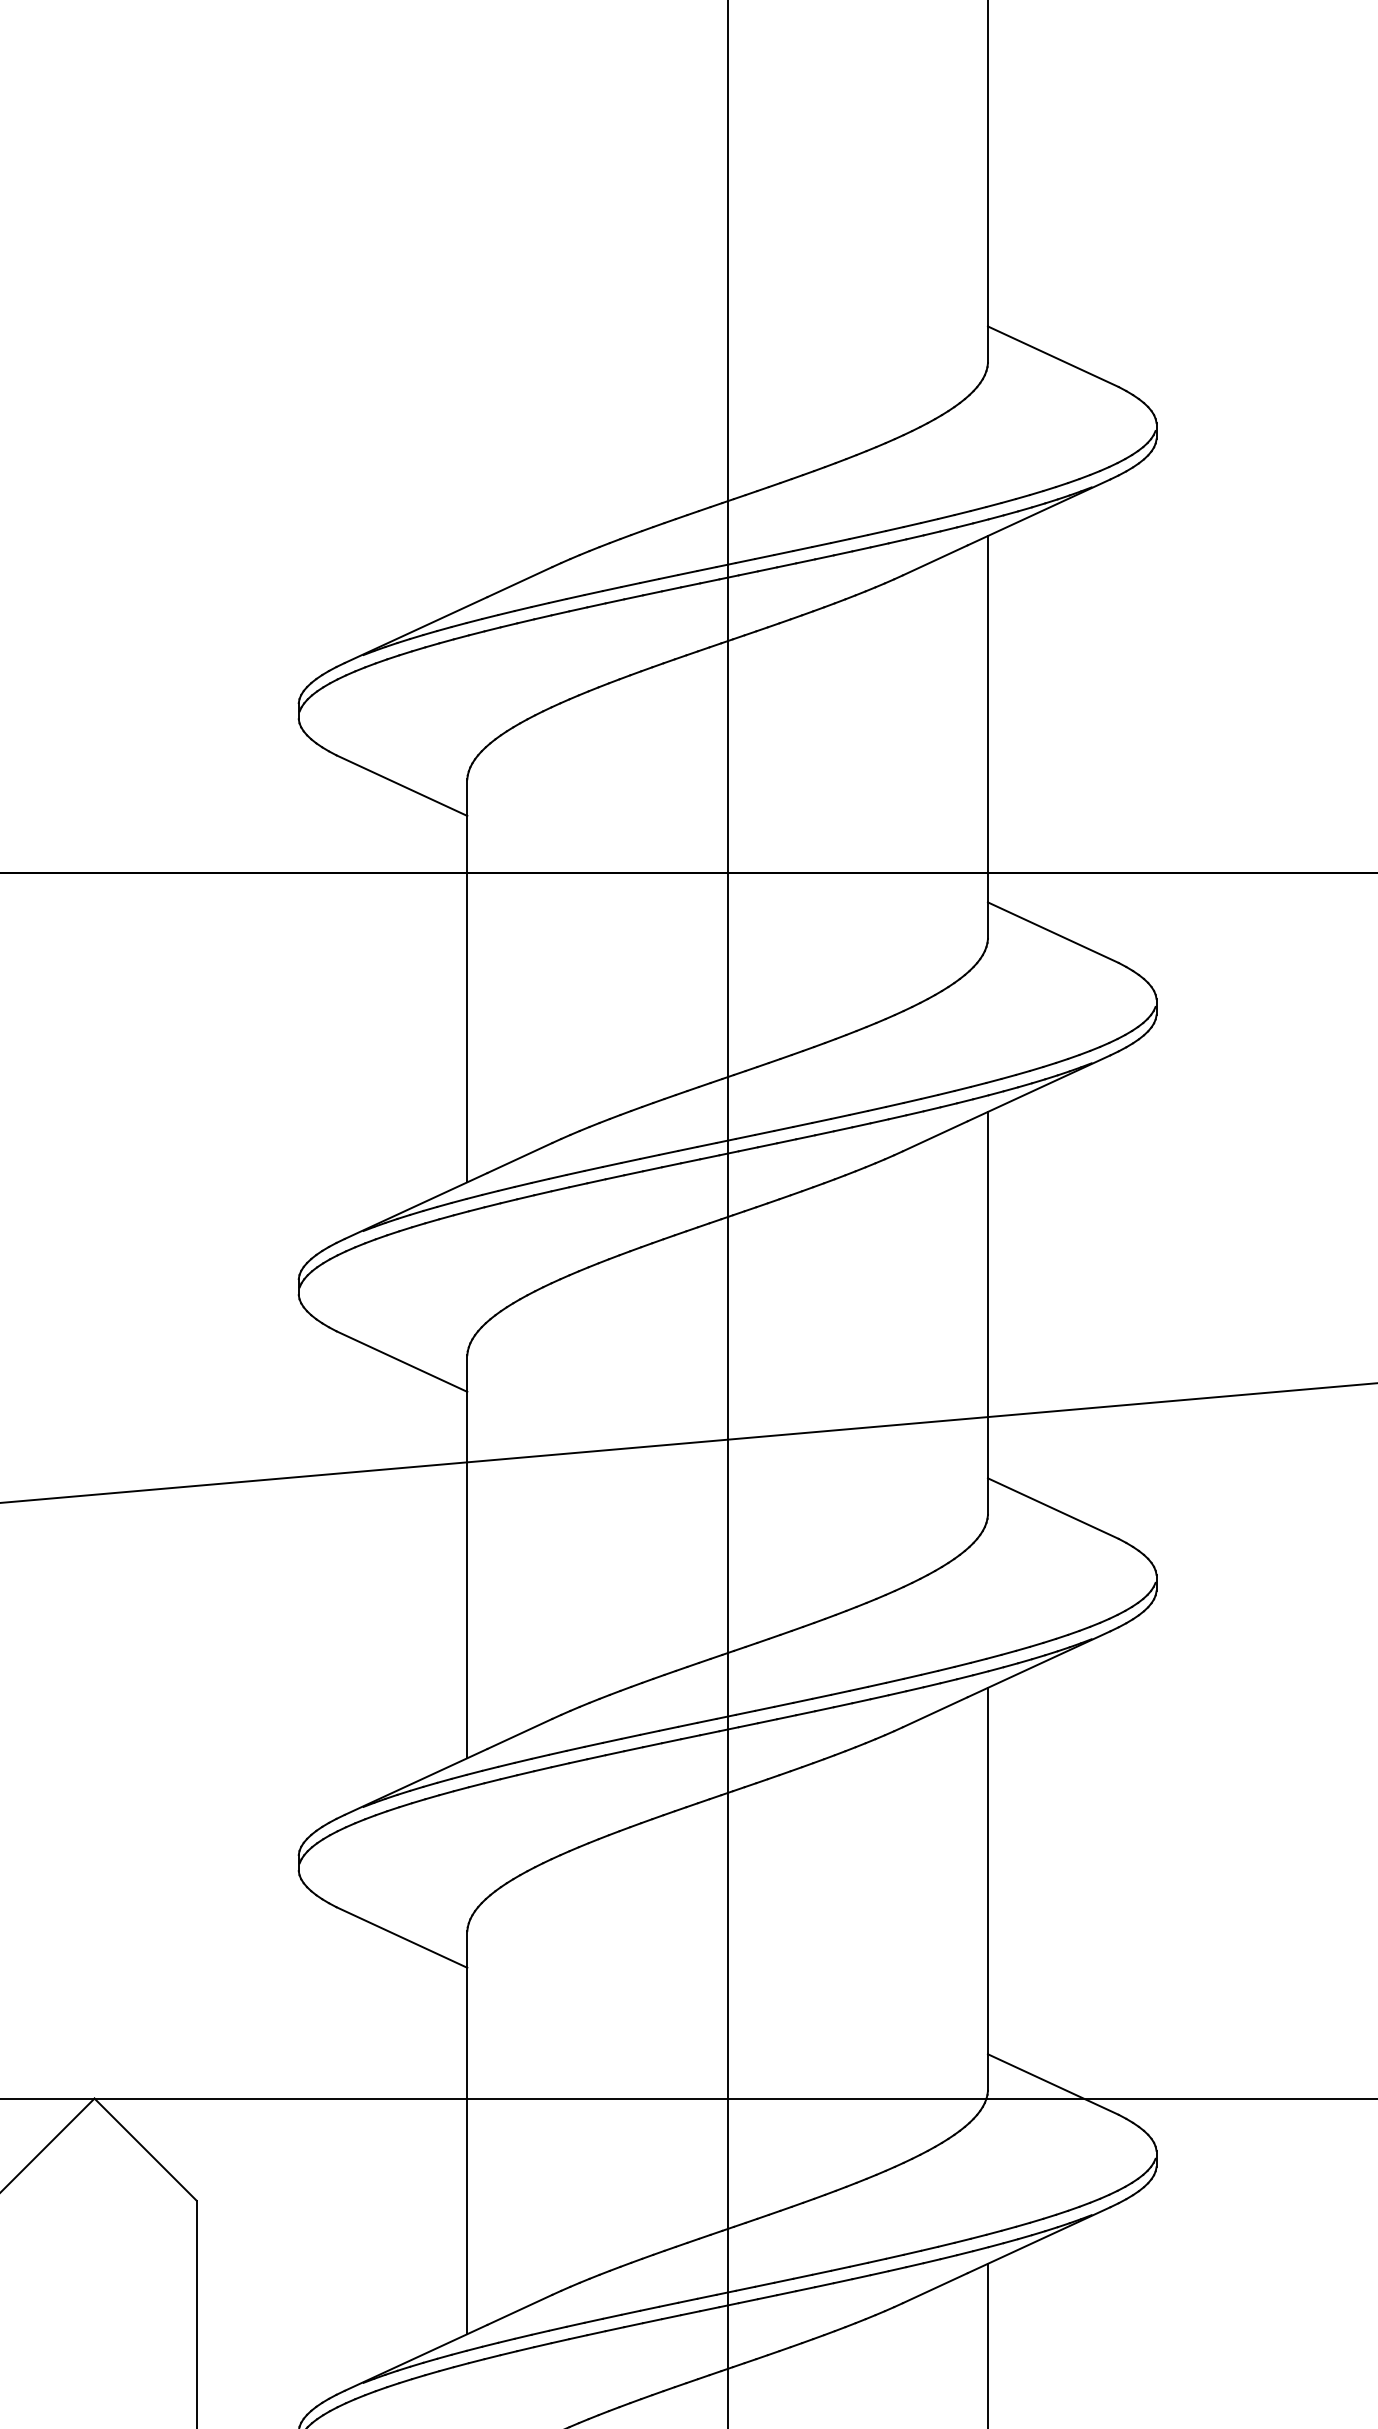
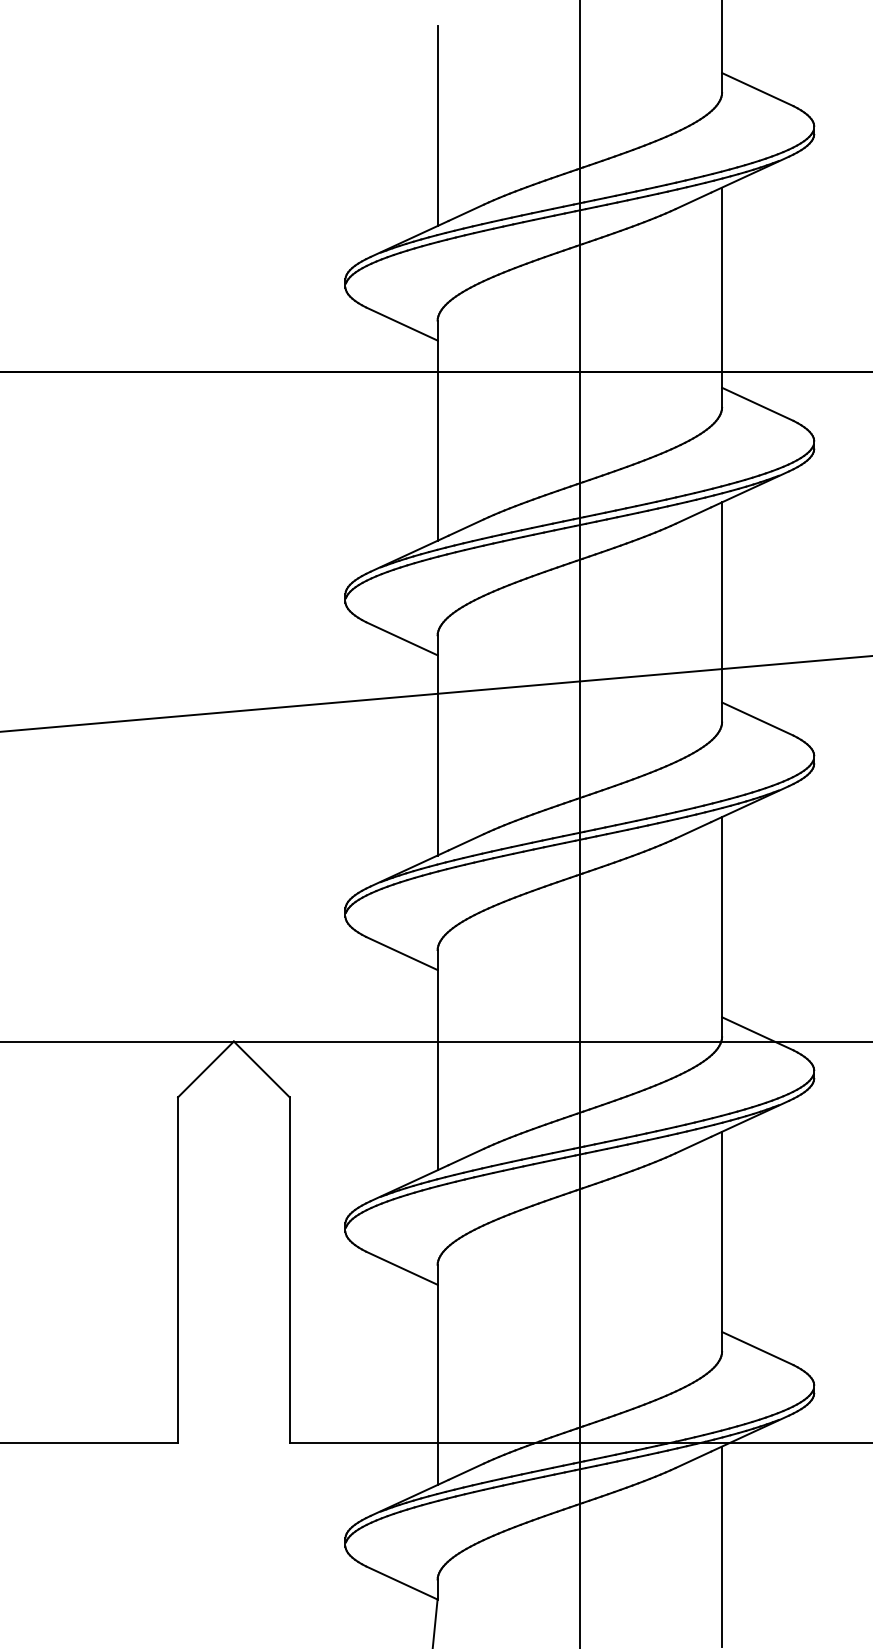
line: (467, 422) -> (437, 125), added

